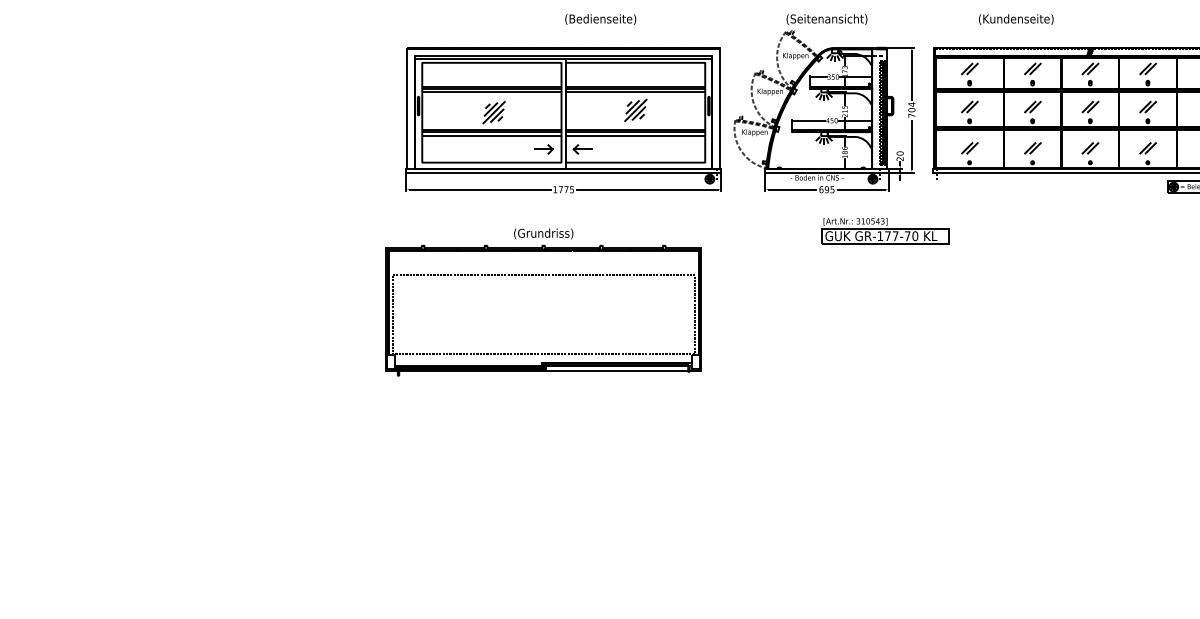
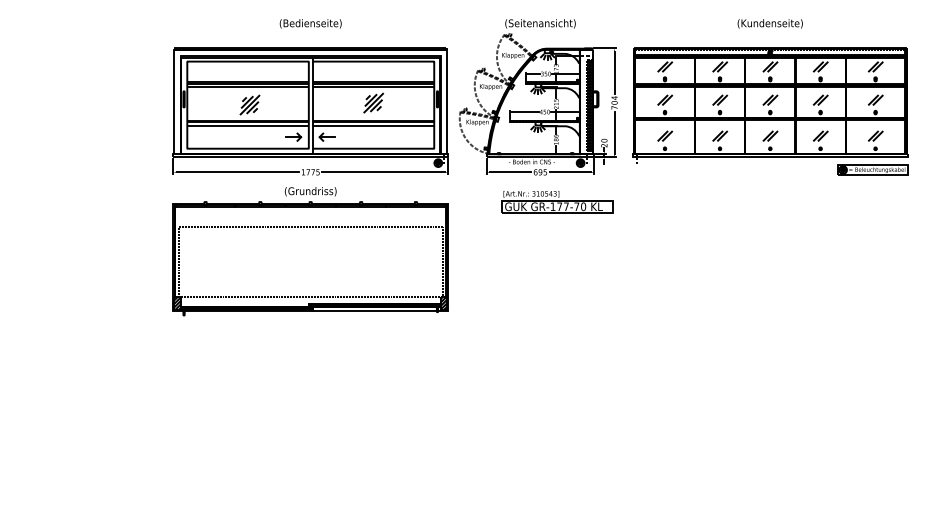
text: (600, 19) -> (310, 23), moved
text: (1016, 19) -> (770, 23), moved
part: (885, 231) -> (557, 202), moved
part: (543, 302) -> (310, 251), moved

